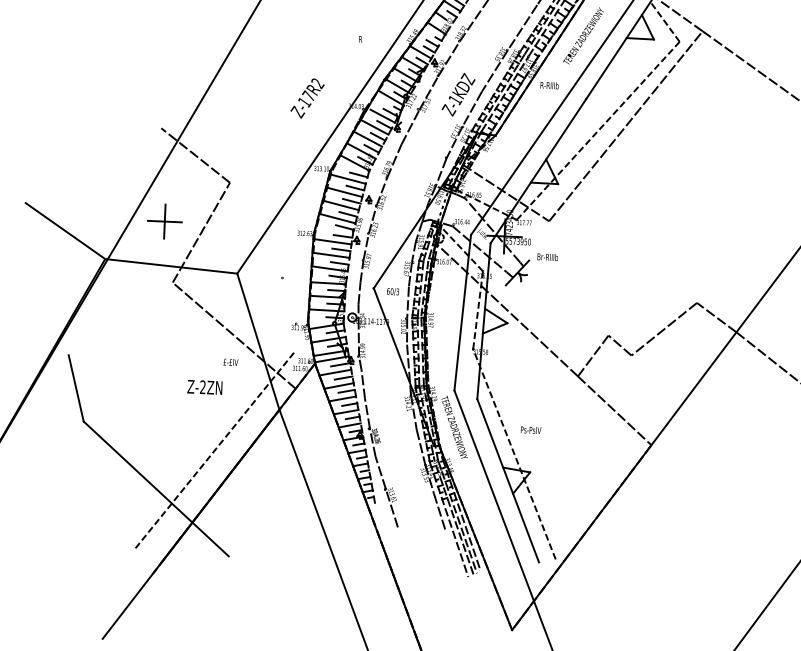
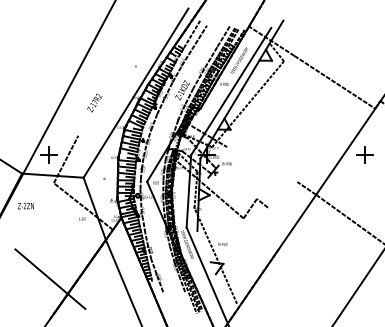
text: (307, 97) -> (94, 102), moved
line: (625, 126) -> (260, 101), removed
line: (194, 154) -> (61, 123), removed
line: (663, 328) -> (282, 194), removed
line: (76, 386) -> (11, 233), removed
text: (203, 388) -> (25, 206), moved
line: (615, 410) -> (261, 233), removed
line: (214, 451) -> (76, 260), removed
line: (508, 481) -> (213, 268), removed

